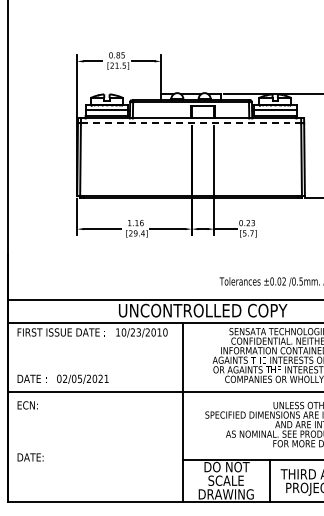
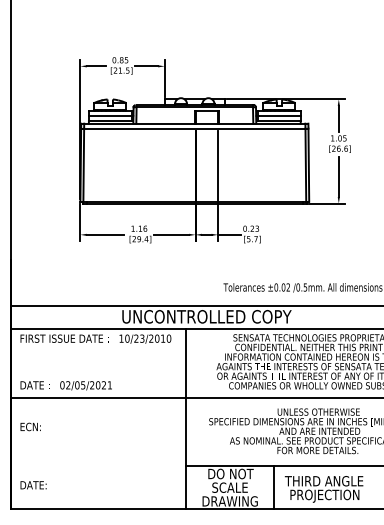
line: (190, 123) -> (194, 128), dashed -> solid
text: (27, 404) -> (30, 426), moved
text: (30, 457) -> (33, 485), moved

